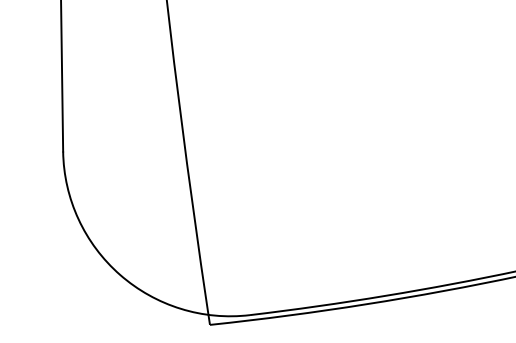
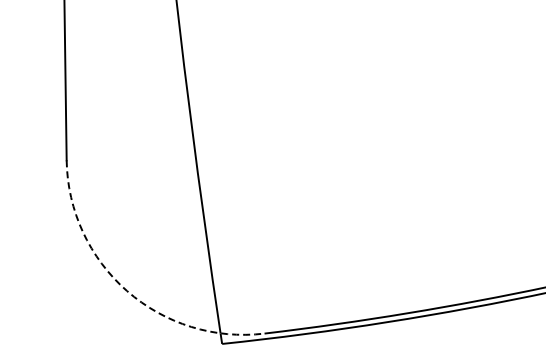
arc: (120, 275) -> (127, 291), solid -> dashed

